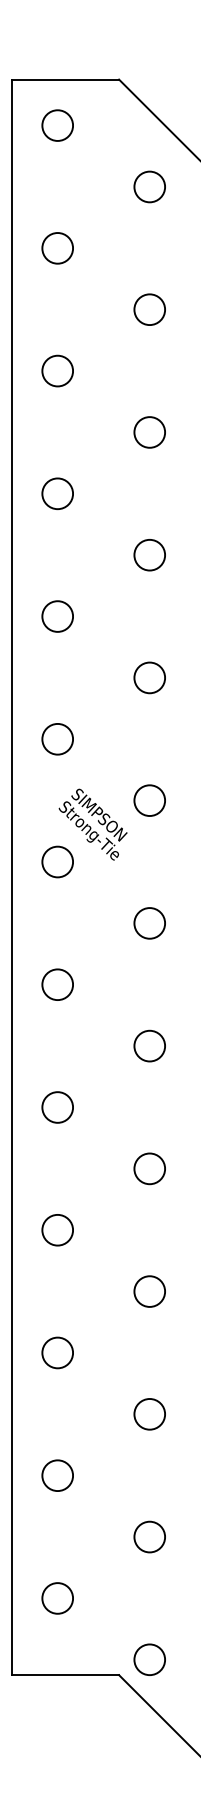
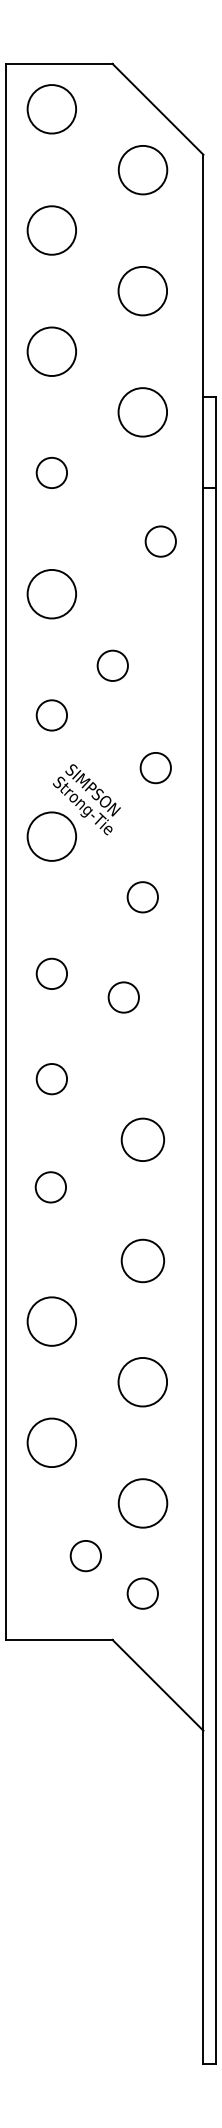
circle: (57, 125) -> (51, 109), size x1.6
circle: (149, 186) -> (142, 169), size x1.6
circle: (57, 248) -> (51, 230), size x1.6
circle: (149, 309) -> (142, 290), size x1.6
circle: (57, 370) -> (51, 351), size x1.6
circle: (149, 432) -> (142, 412), size x1.6
circle: (149, 555) -> (160, 541), moved
circle: (57, 616) -> (51, 594), size x1.6
circle: (149, 677) -> (112, 665), moved
circle: (149, 801) -> (155, 768), moved
circle: (57, 861) -> (51, 836), size x1.6
circle: (57, 984) -> (51, 973), moved
circle: (149, 1046) -> (123, 997), moved
circle: (149, 1168) -> (142, 1139), size x1.4
circle: (57, 1230) -> (50, 1187), moved
circle: (149, 1291) -> (142, 1260), size x1.4
circle: (57, 1352) -> (51, 1321), size x1.6
circle: (149, 1414) -> (142, 1382), size x1.6
circle: (57, 1475) -> (51, 1442), size x1.6
circle: (149, 1537) -> (142, 1503), size x1.6
circle: (57, 1598) -> (85, 1556), moved
circle: (149, 1659) -> (142, 1593), moved

